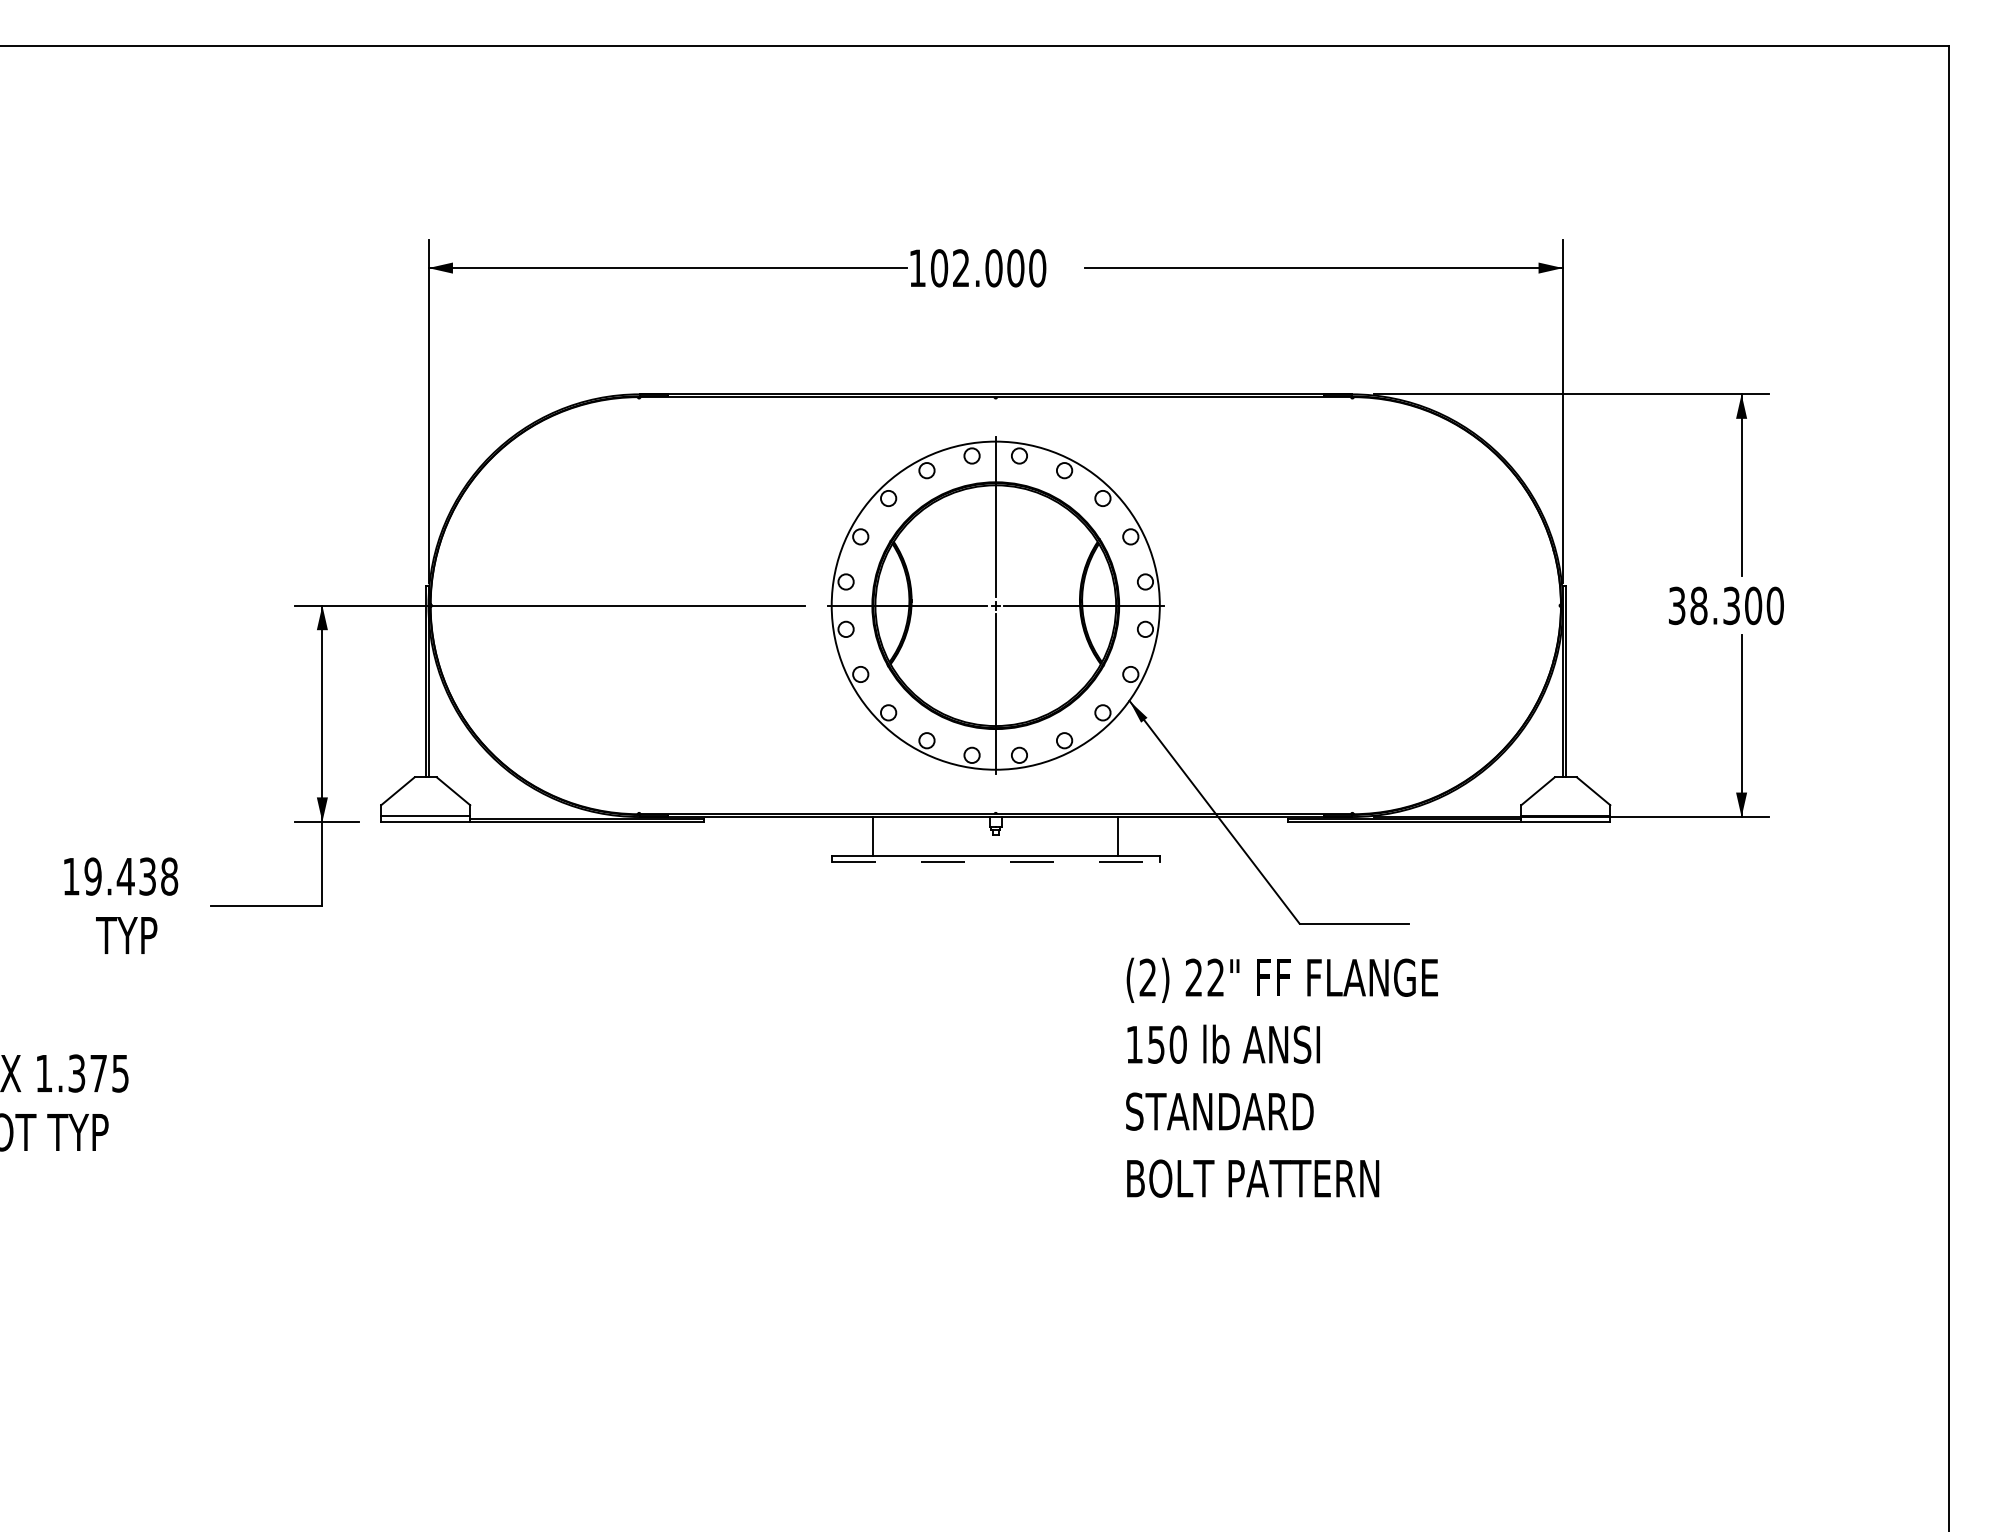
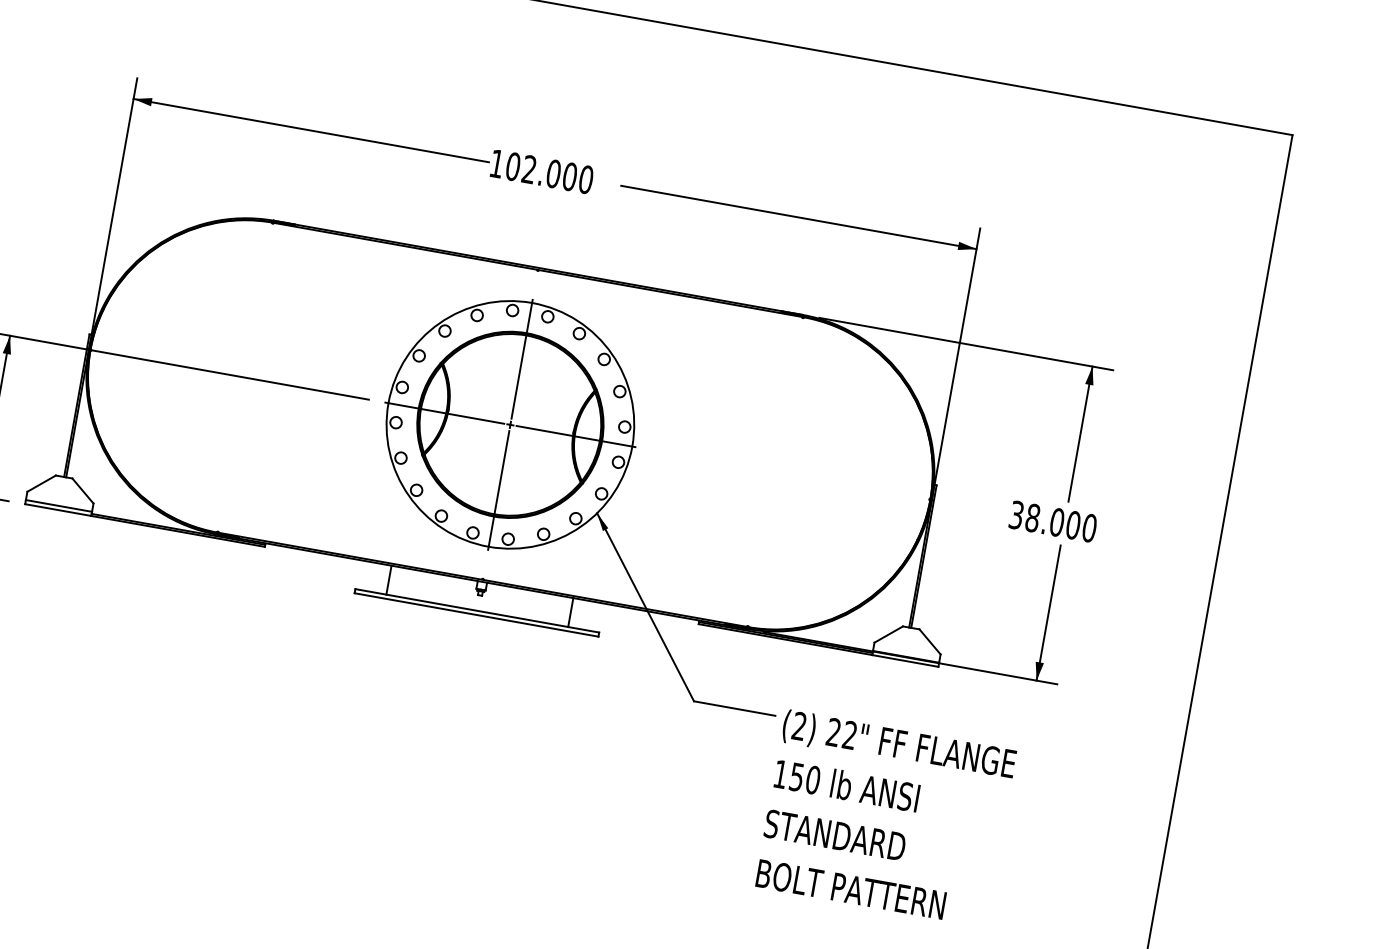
text: (1731, 605) -> (1057, 522), 38.300 -> 38.000
line: (996, 861) -> (477, 615), dashed -> solid
text: (1281, 1077) -> (885, 818), moved

